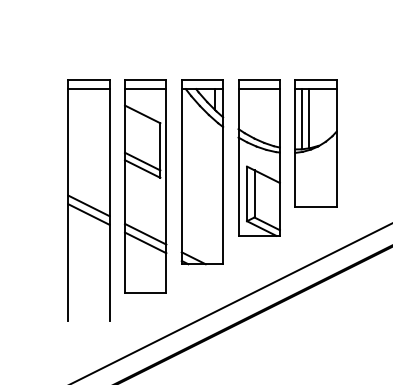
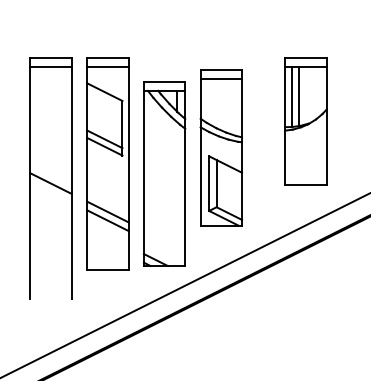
part: (315, 143) -> (305, 121), moved
part: (258, 157) -> (220, 147), moved
part: (202, 172) -> (164, 174), moved
line: (88, 214) -> (50, 192), removed

